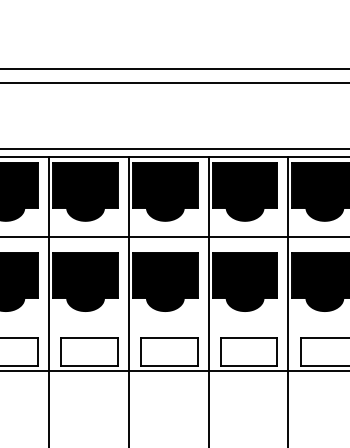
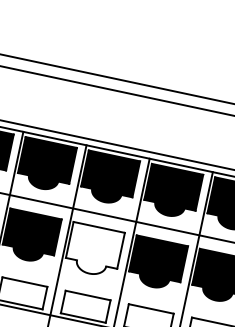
fill: (164, 281) -> (93, 250), removed

